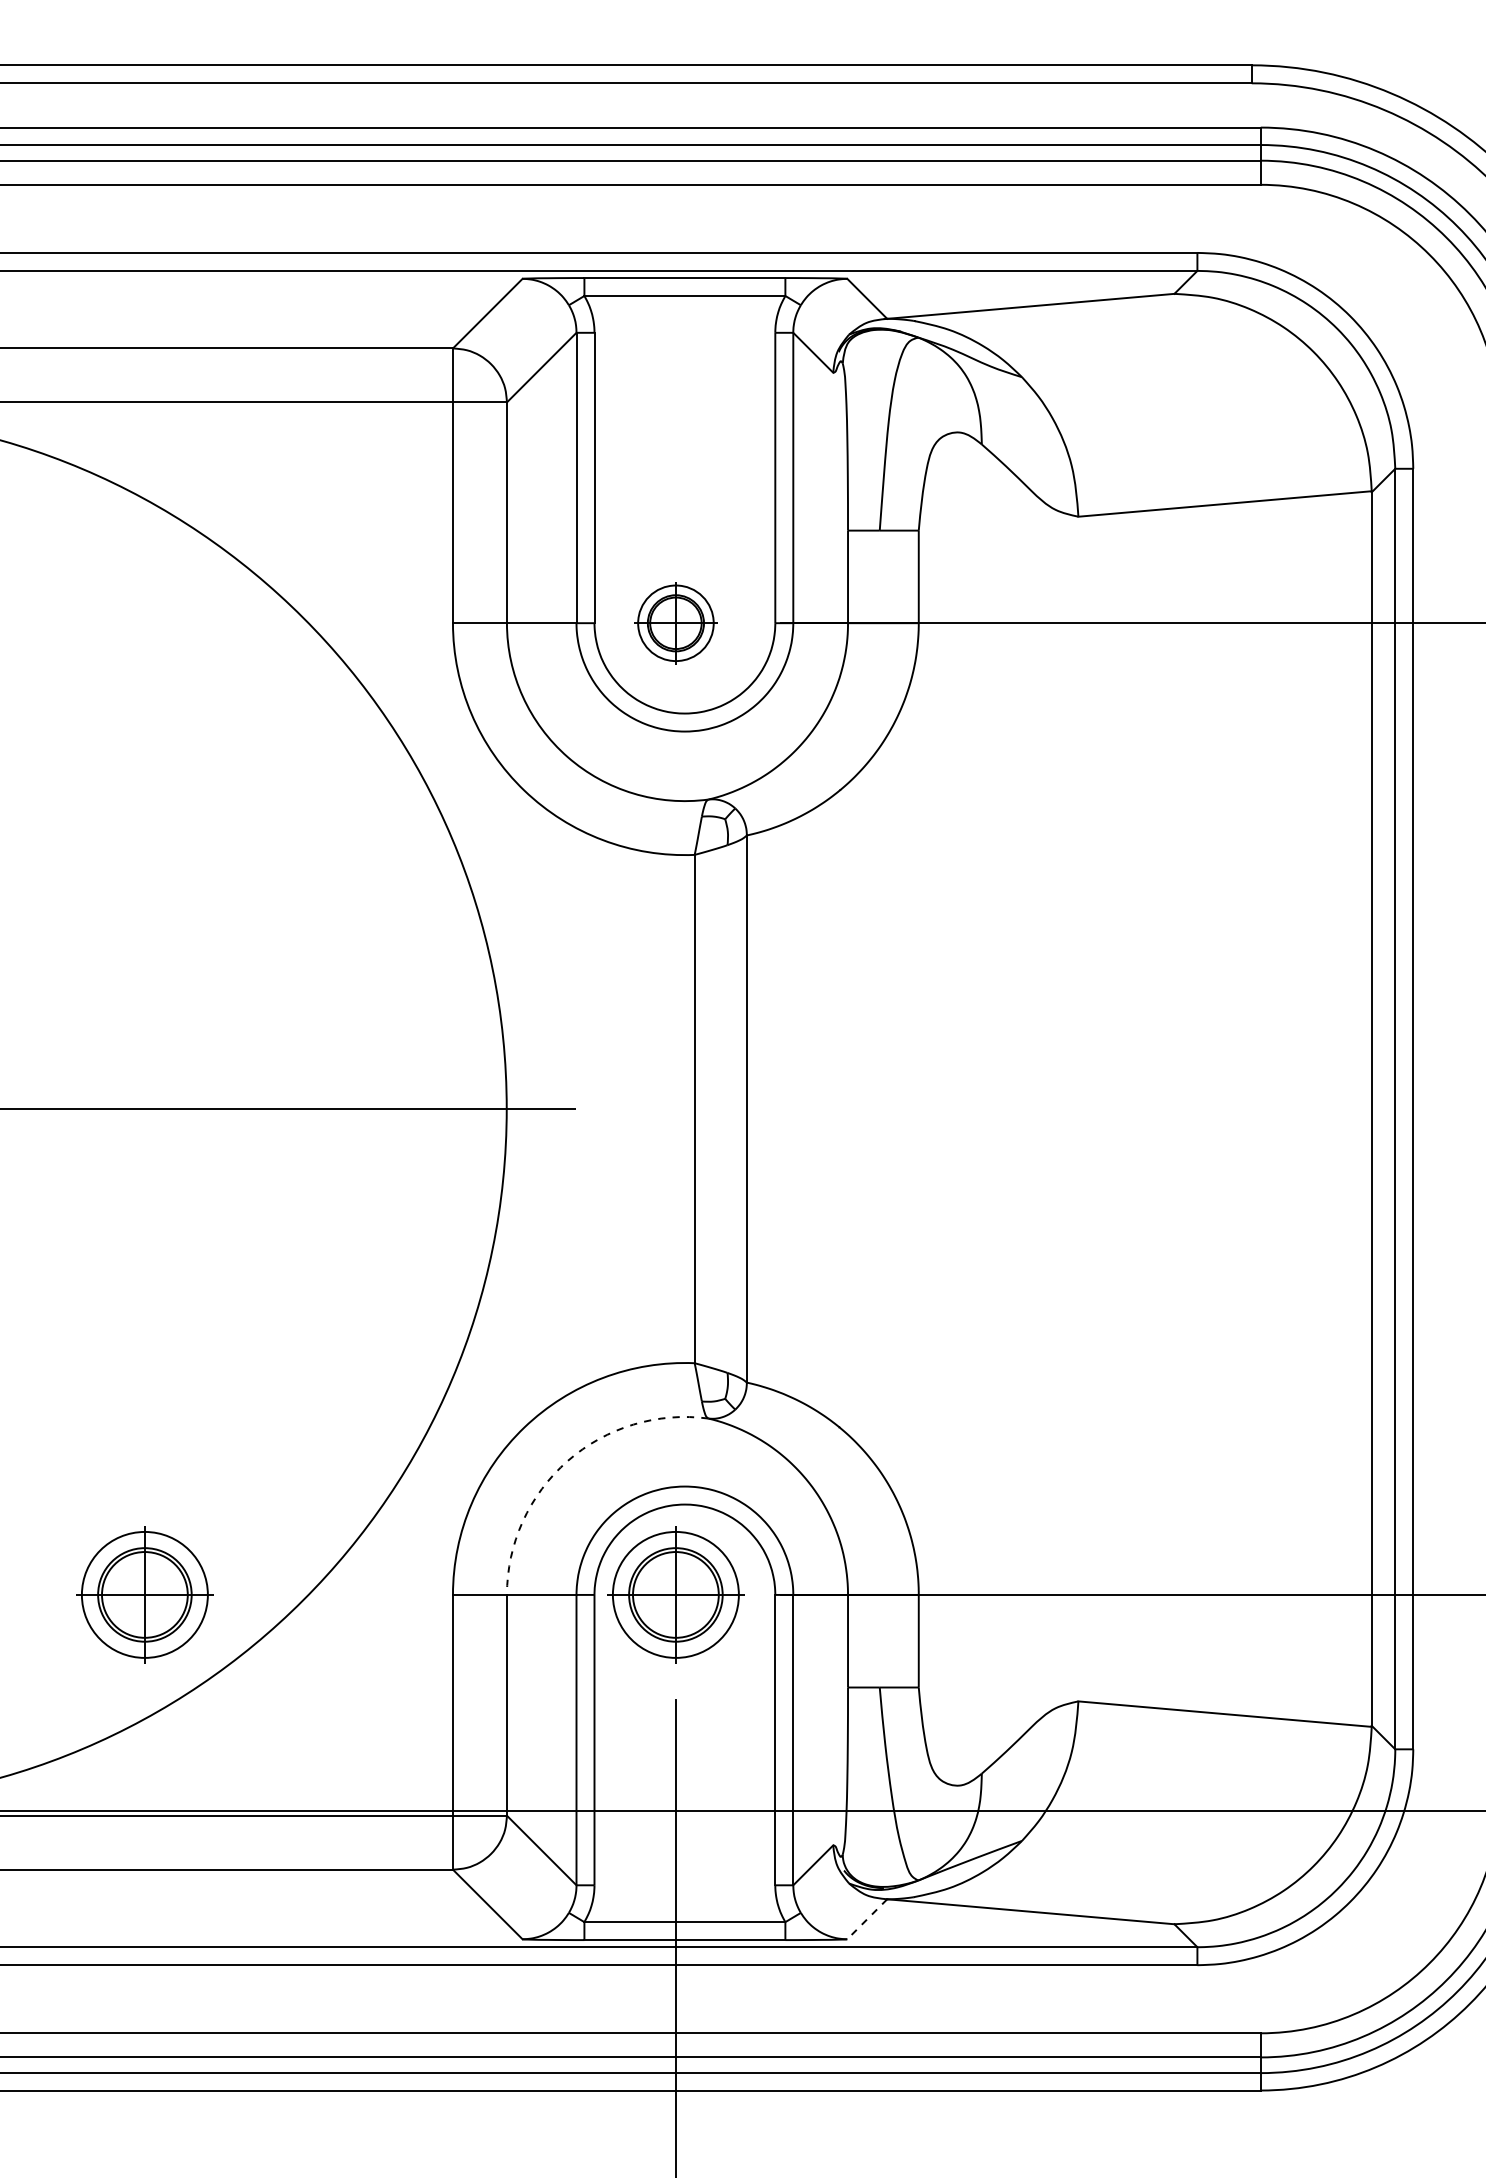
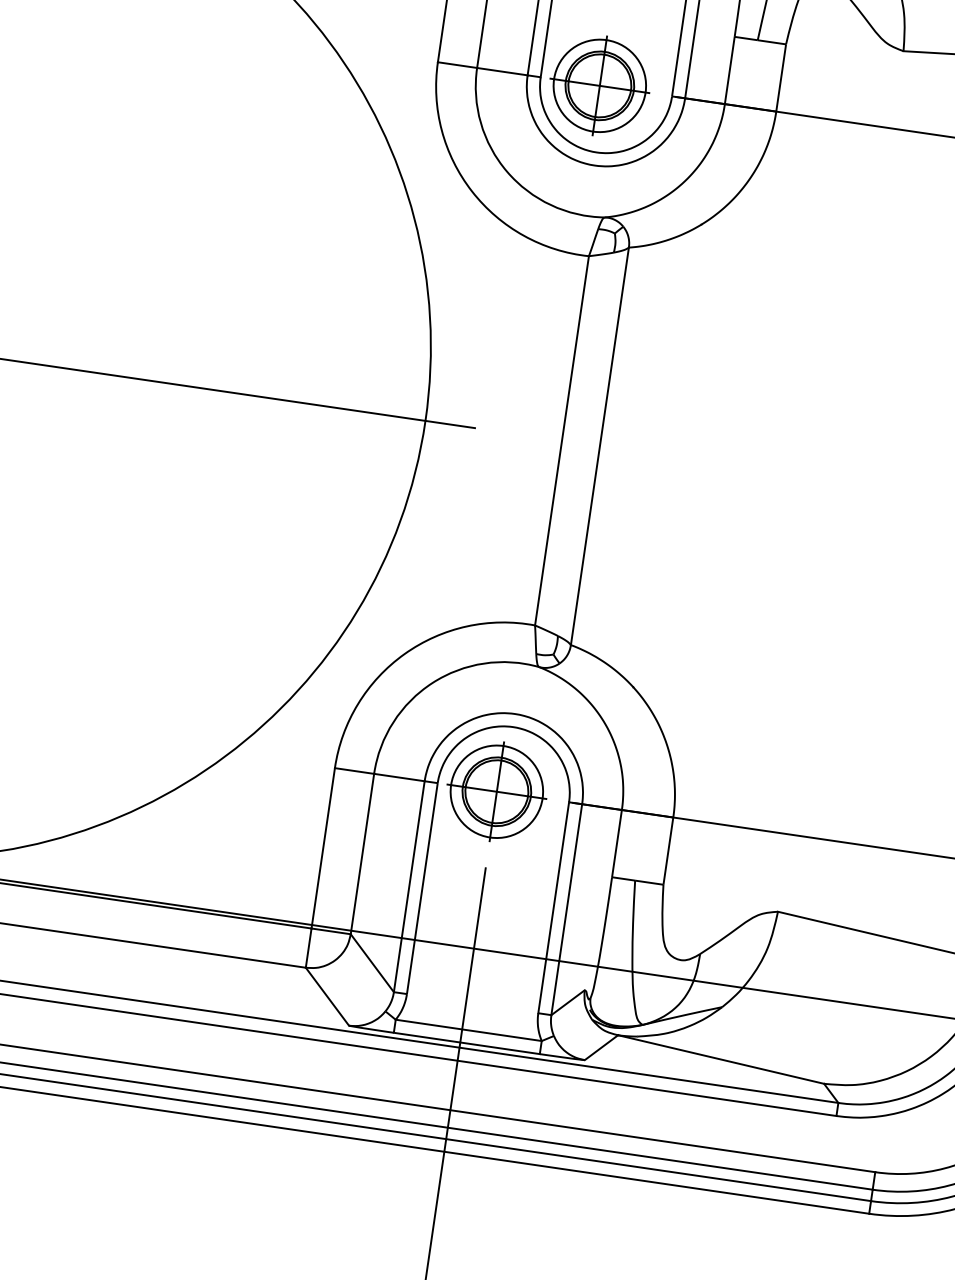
part: (675, 623) -> (599, 86), size x1.67
arc: (567, 1461) -> (432, 683), dashed -> solid
part: (144, 1594) -> (110, 735), removed
line: (866, 1919) -> (600, 1047), dashed -> solid

